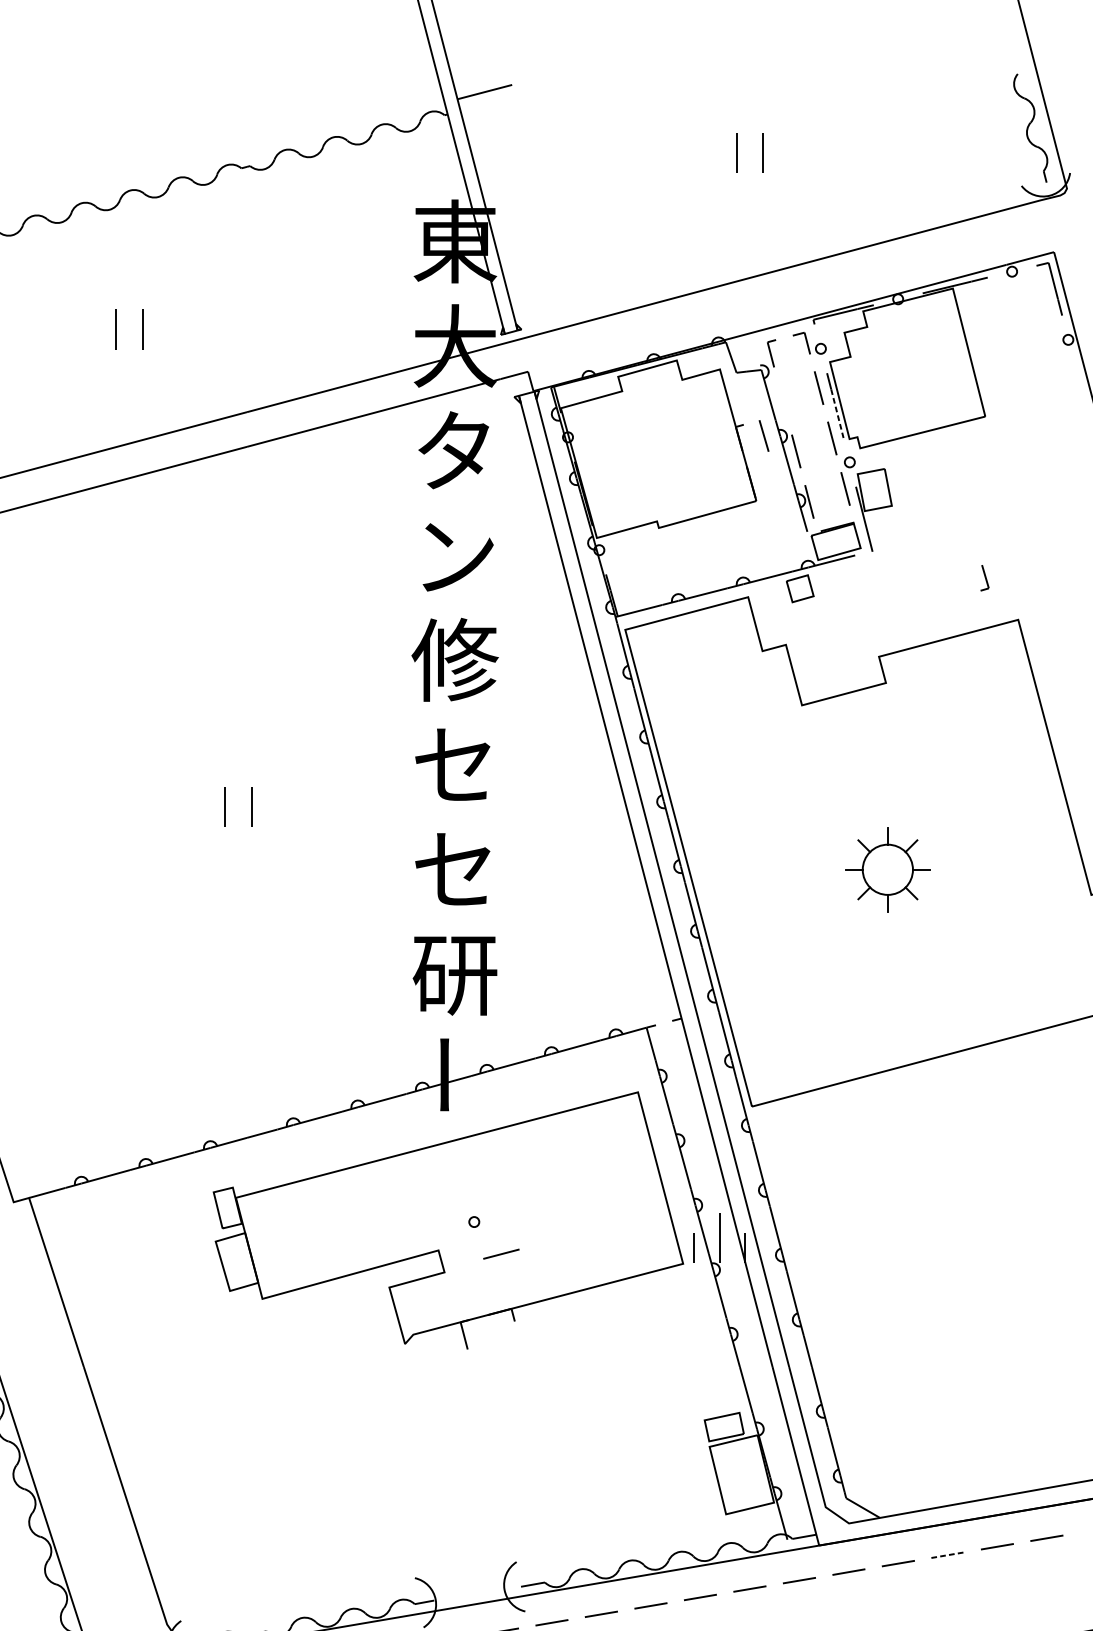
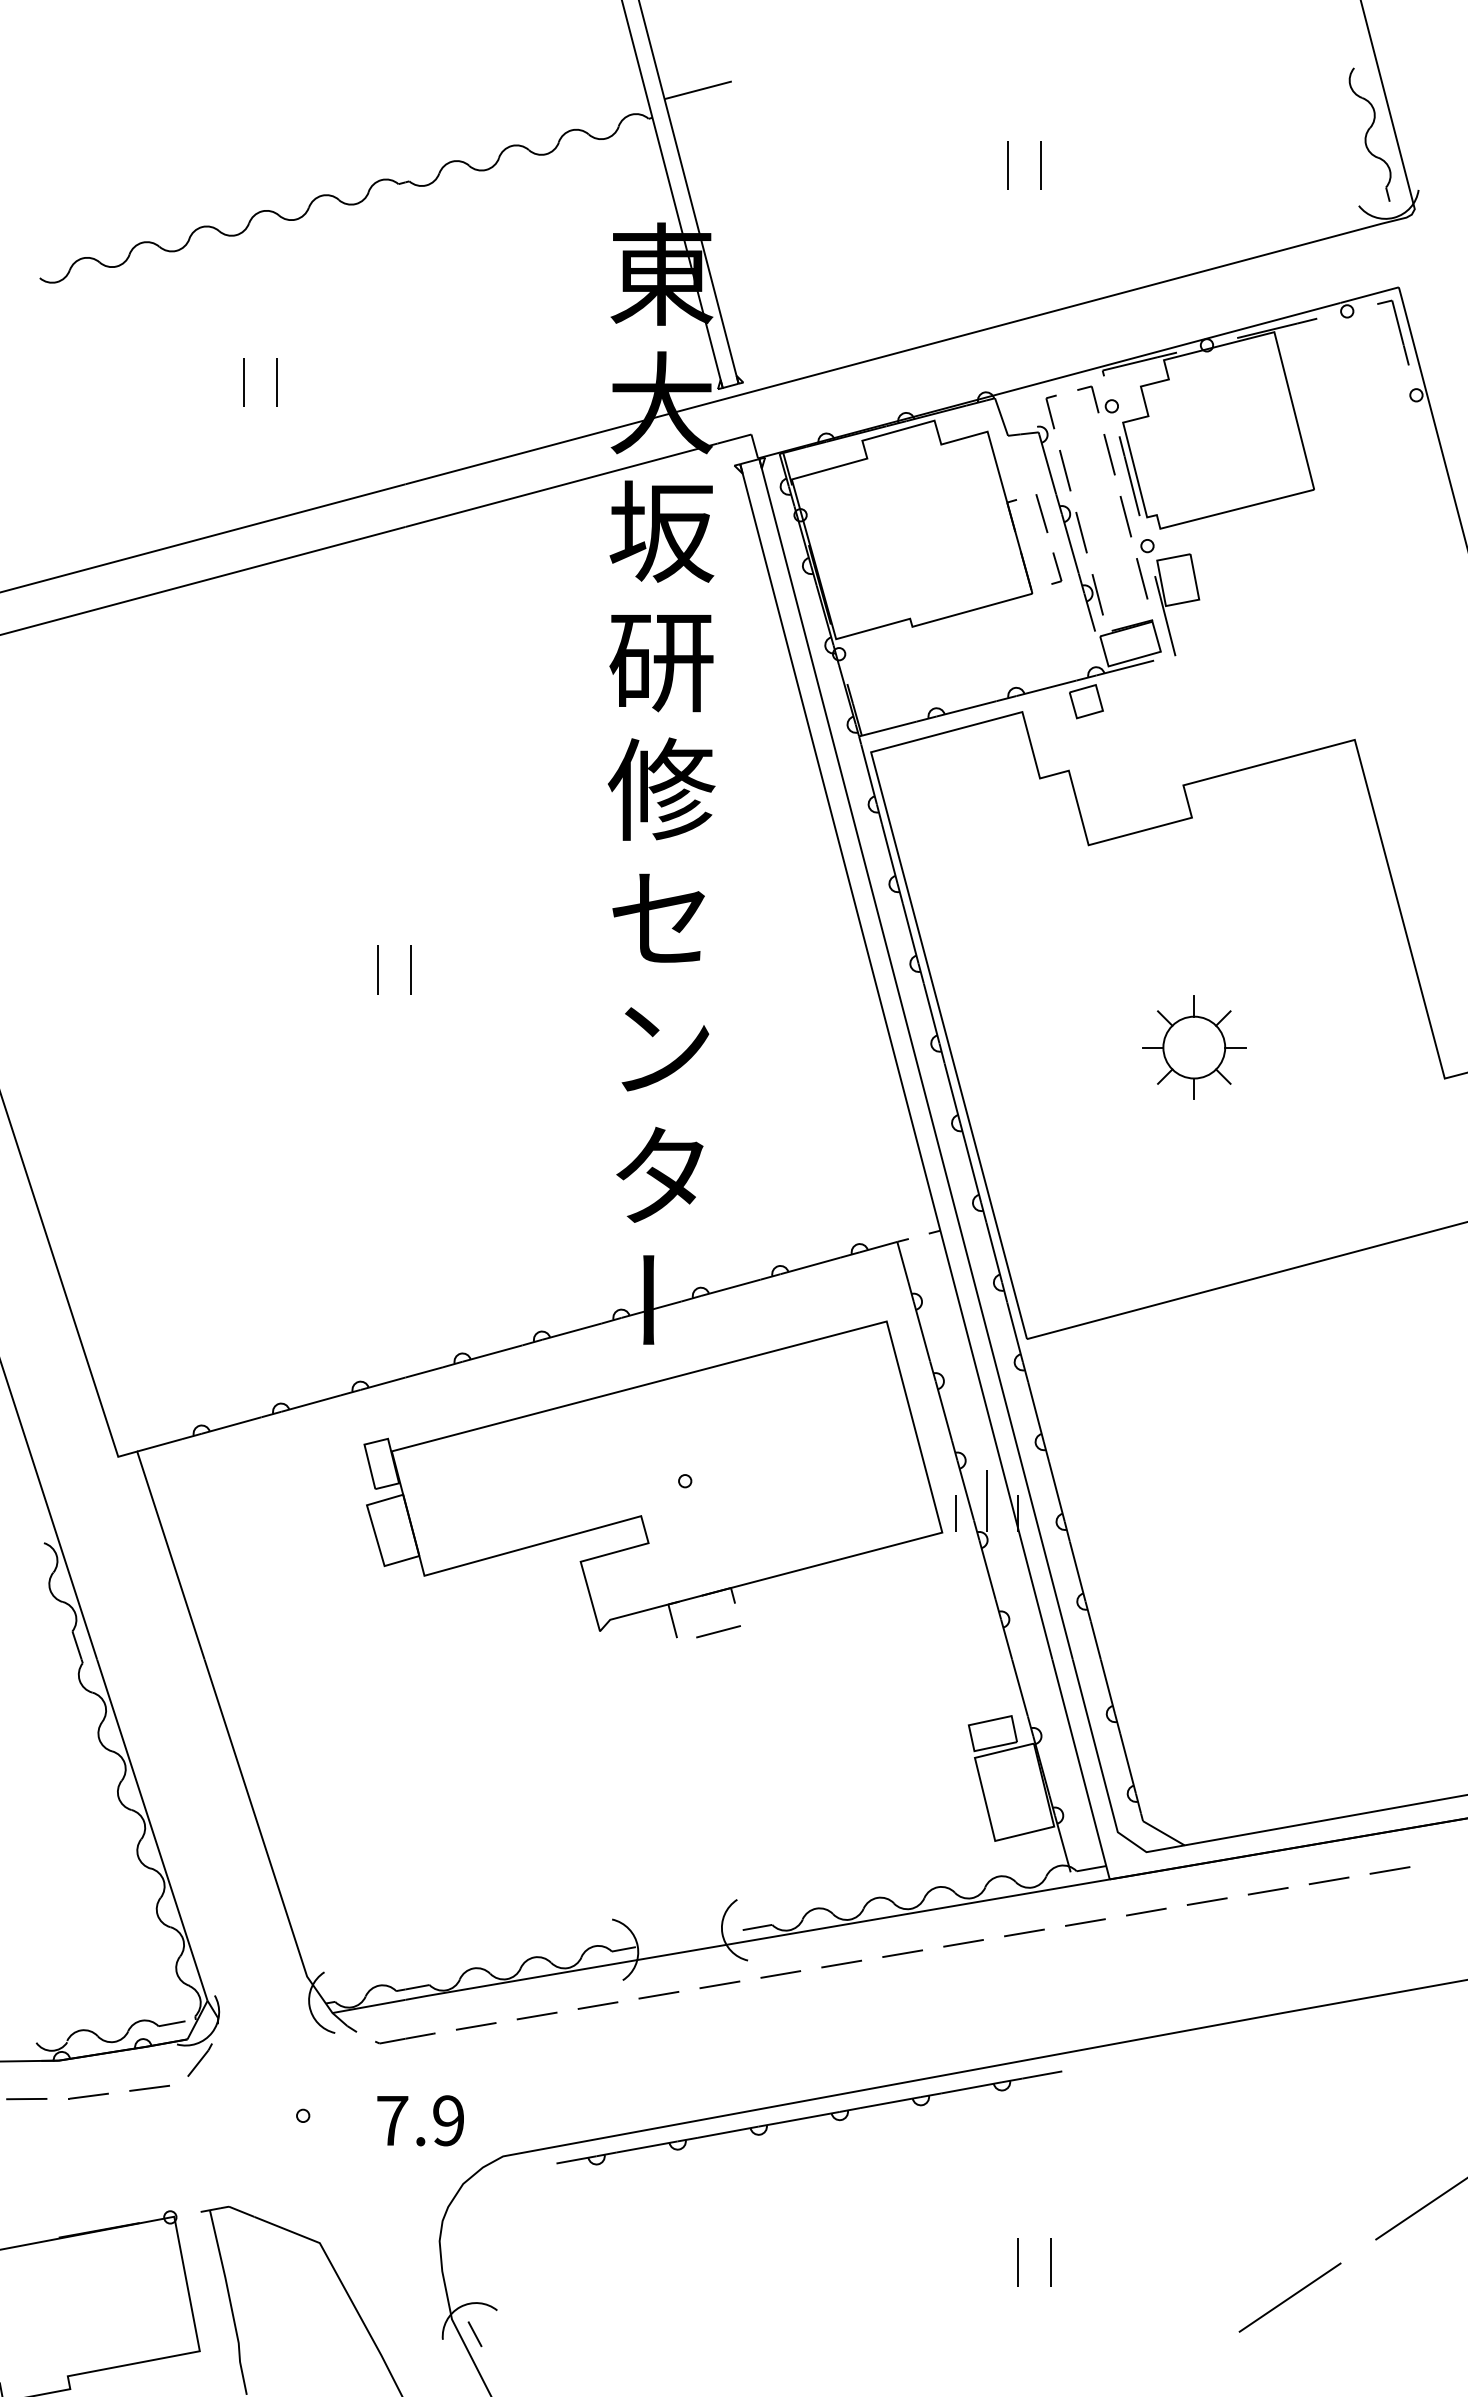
line: (783, 400) -> (1065, 470), added
line: (837, 413) -> (1132, 486), dashed -> solid
text: (455, 450) -> (661, 531), タ -> 坂
text: (455, 557) -> (661, 663), ン -> 研
part: (984, 578) -> (1056, 568), moved
text: (454, 868) -> (660, 1046), セ -> ン
text: (455, 974) -> (661, 1176), 研 -> タ
line: (501, 1253) -> (718, 1631), moved
line: (948, 1555) -> (1268, 1891), dashed -> solid

